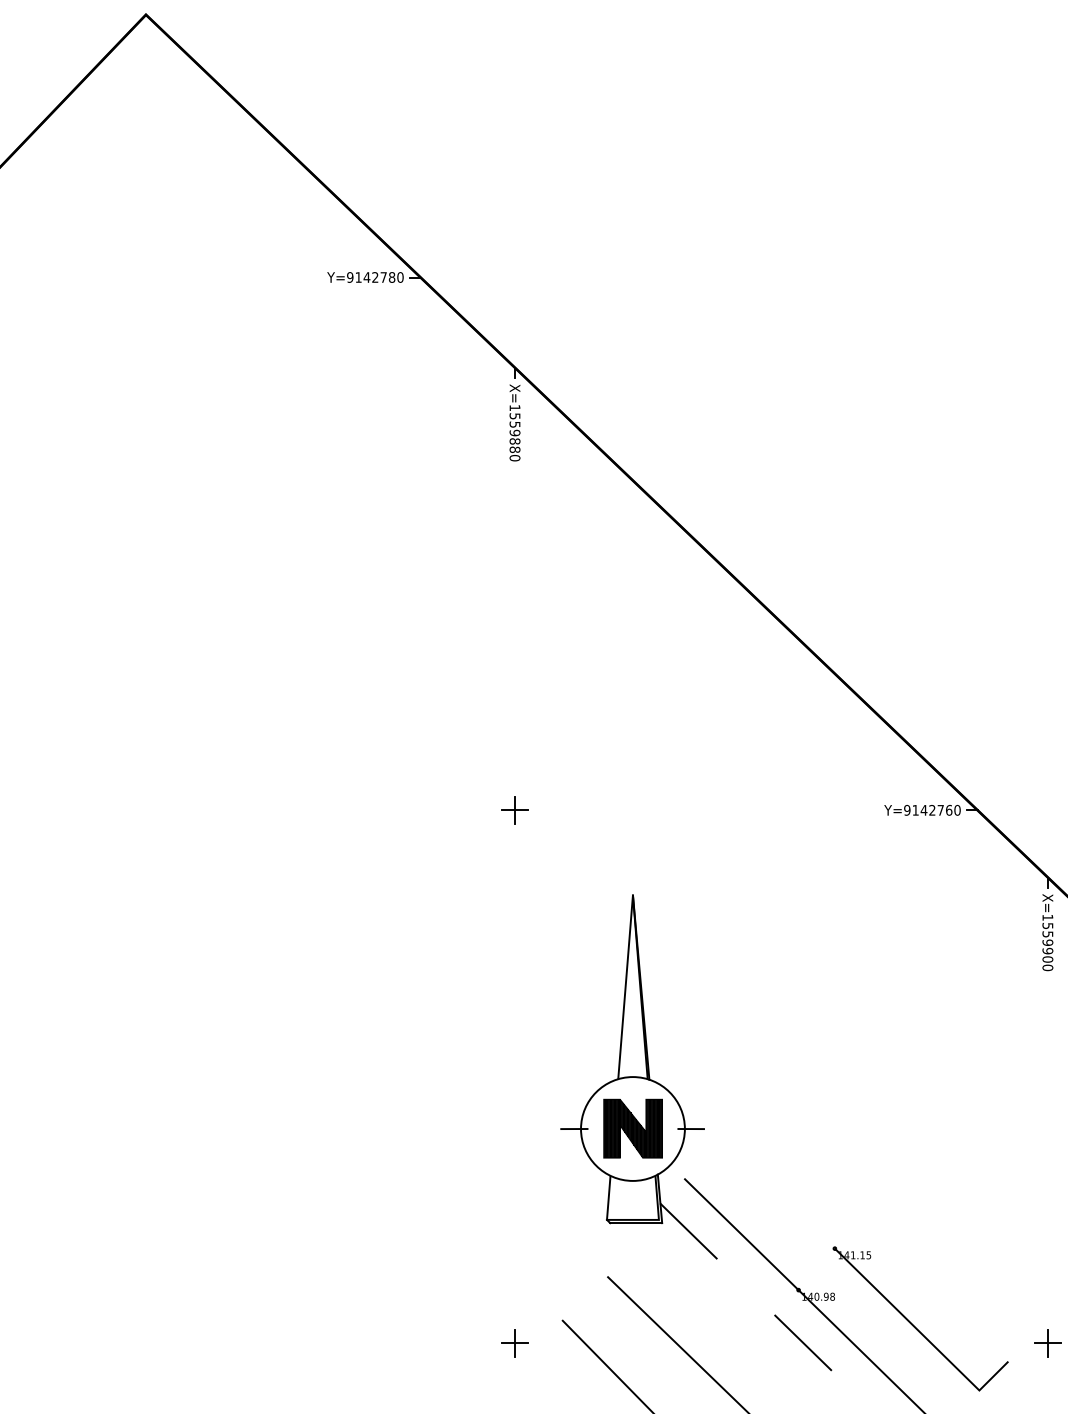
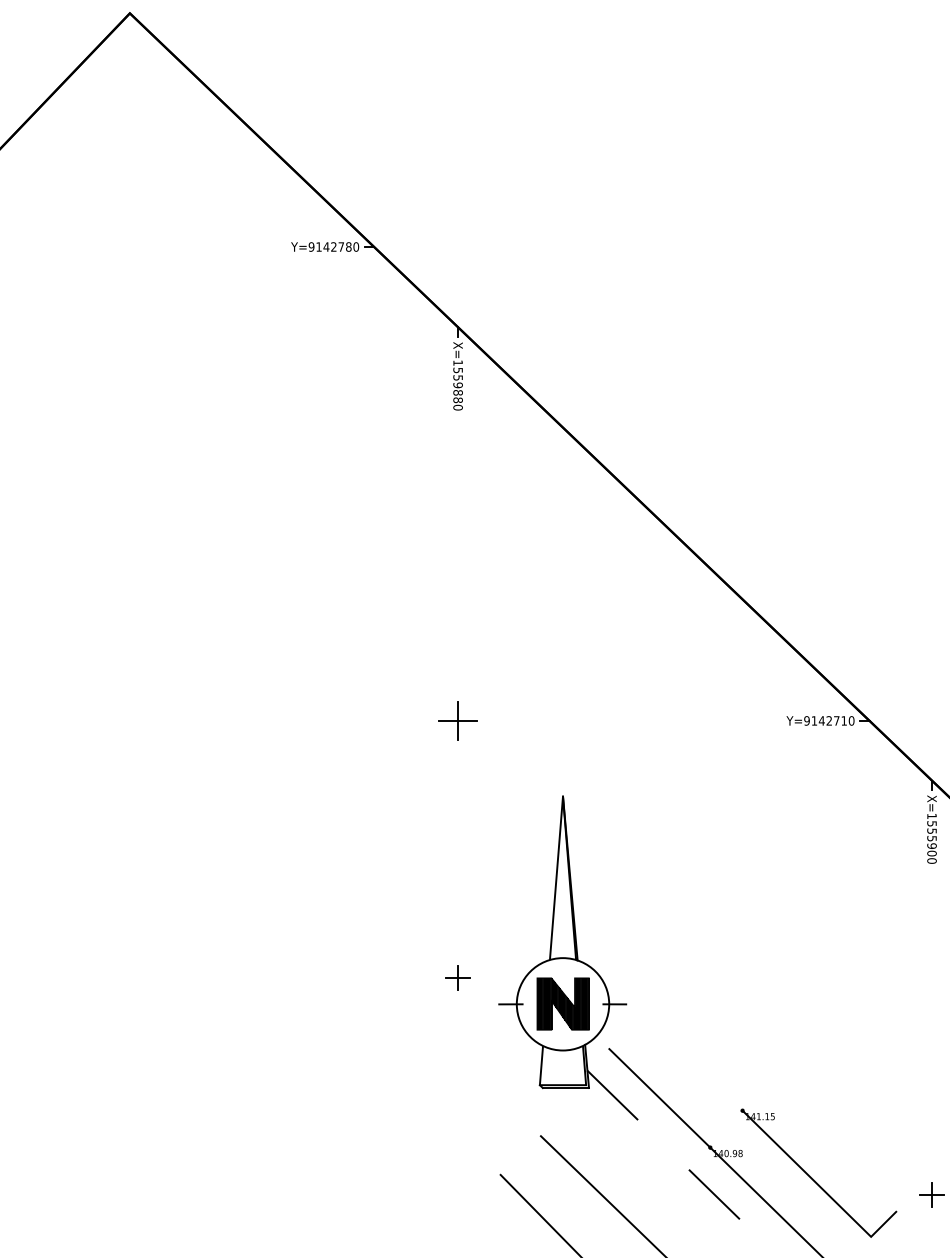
part: (514, 809) -> (457, 720), size x1.6
text: (949, 809) -> (844, 720), Y=9142760 -> Y=9142710
text: (1047, 942) -> (931, 838), X=1559900 -> X=1555900
part: (514, 1342) -> (457, 977), moved

